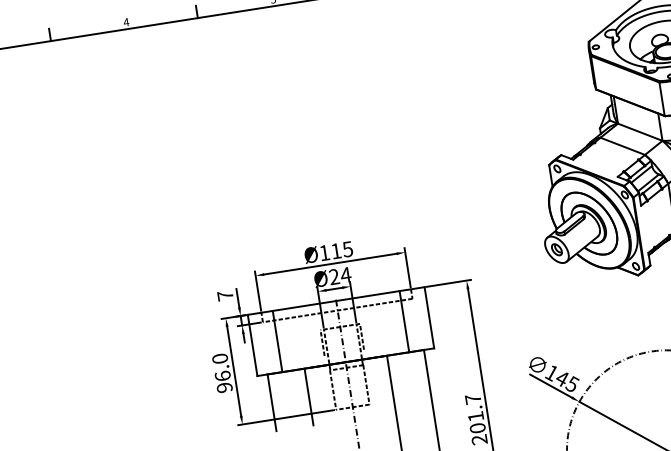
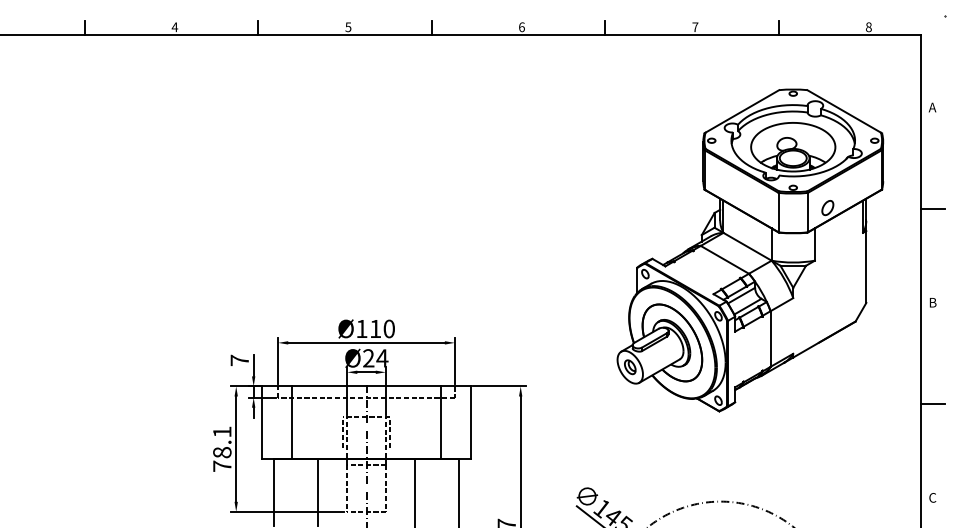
text: (347, 249) -> (388, 328), Ø115 -> Ø110
text: (222, 372) -> (222, 448), 96.0 -> 78.1

